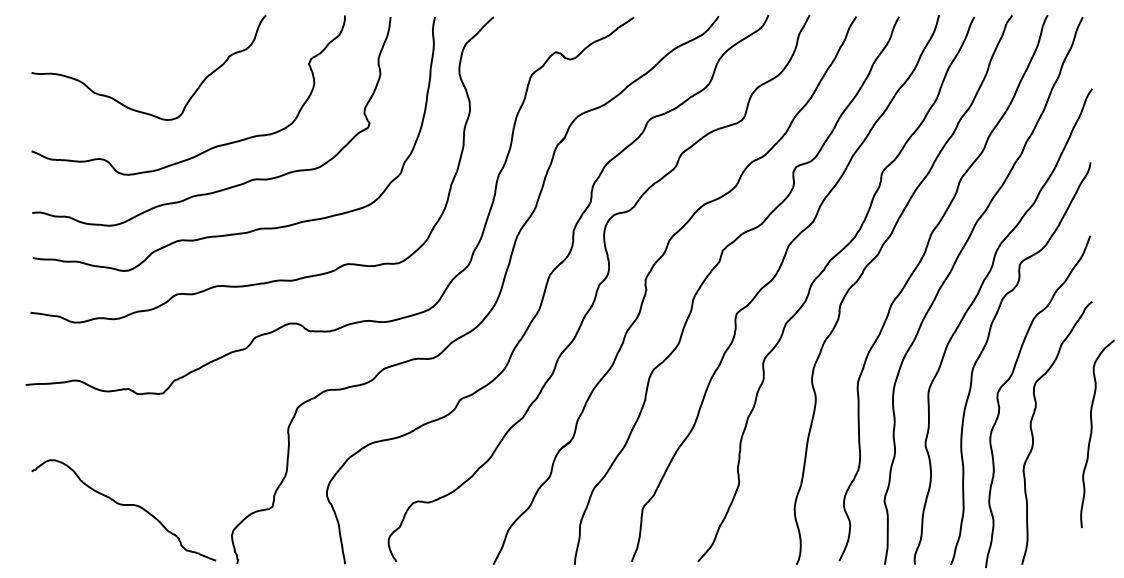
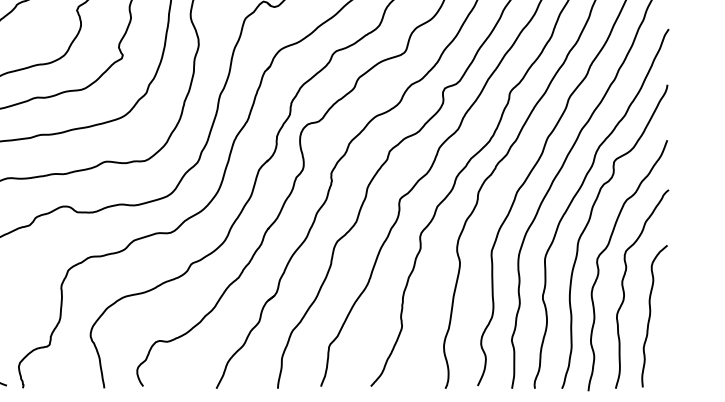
curve: (1092, 433) -> (650, 316), moved

